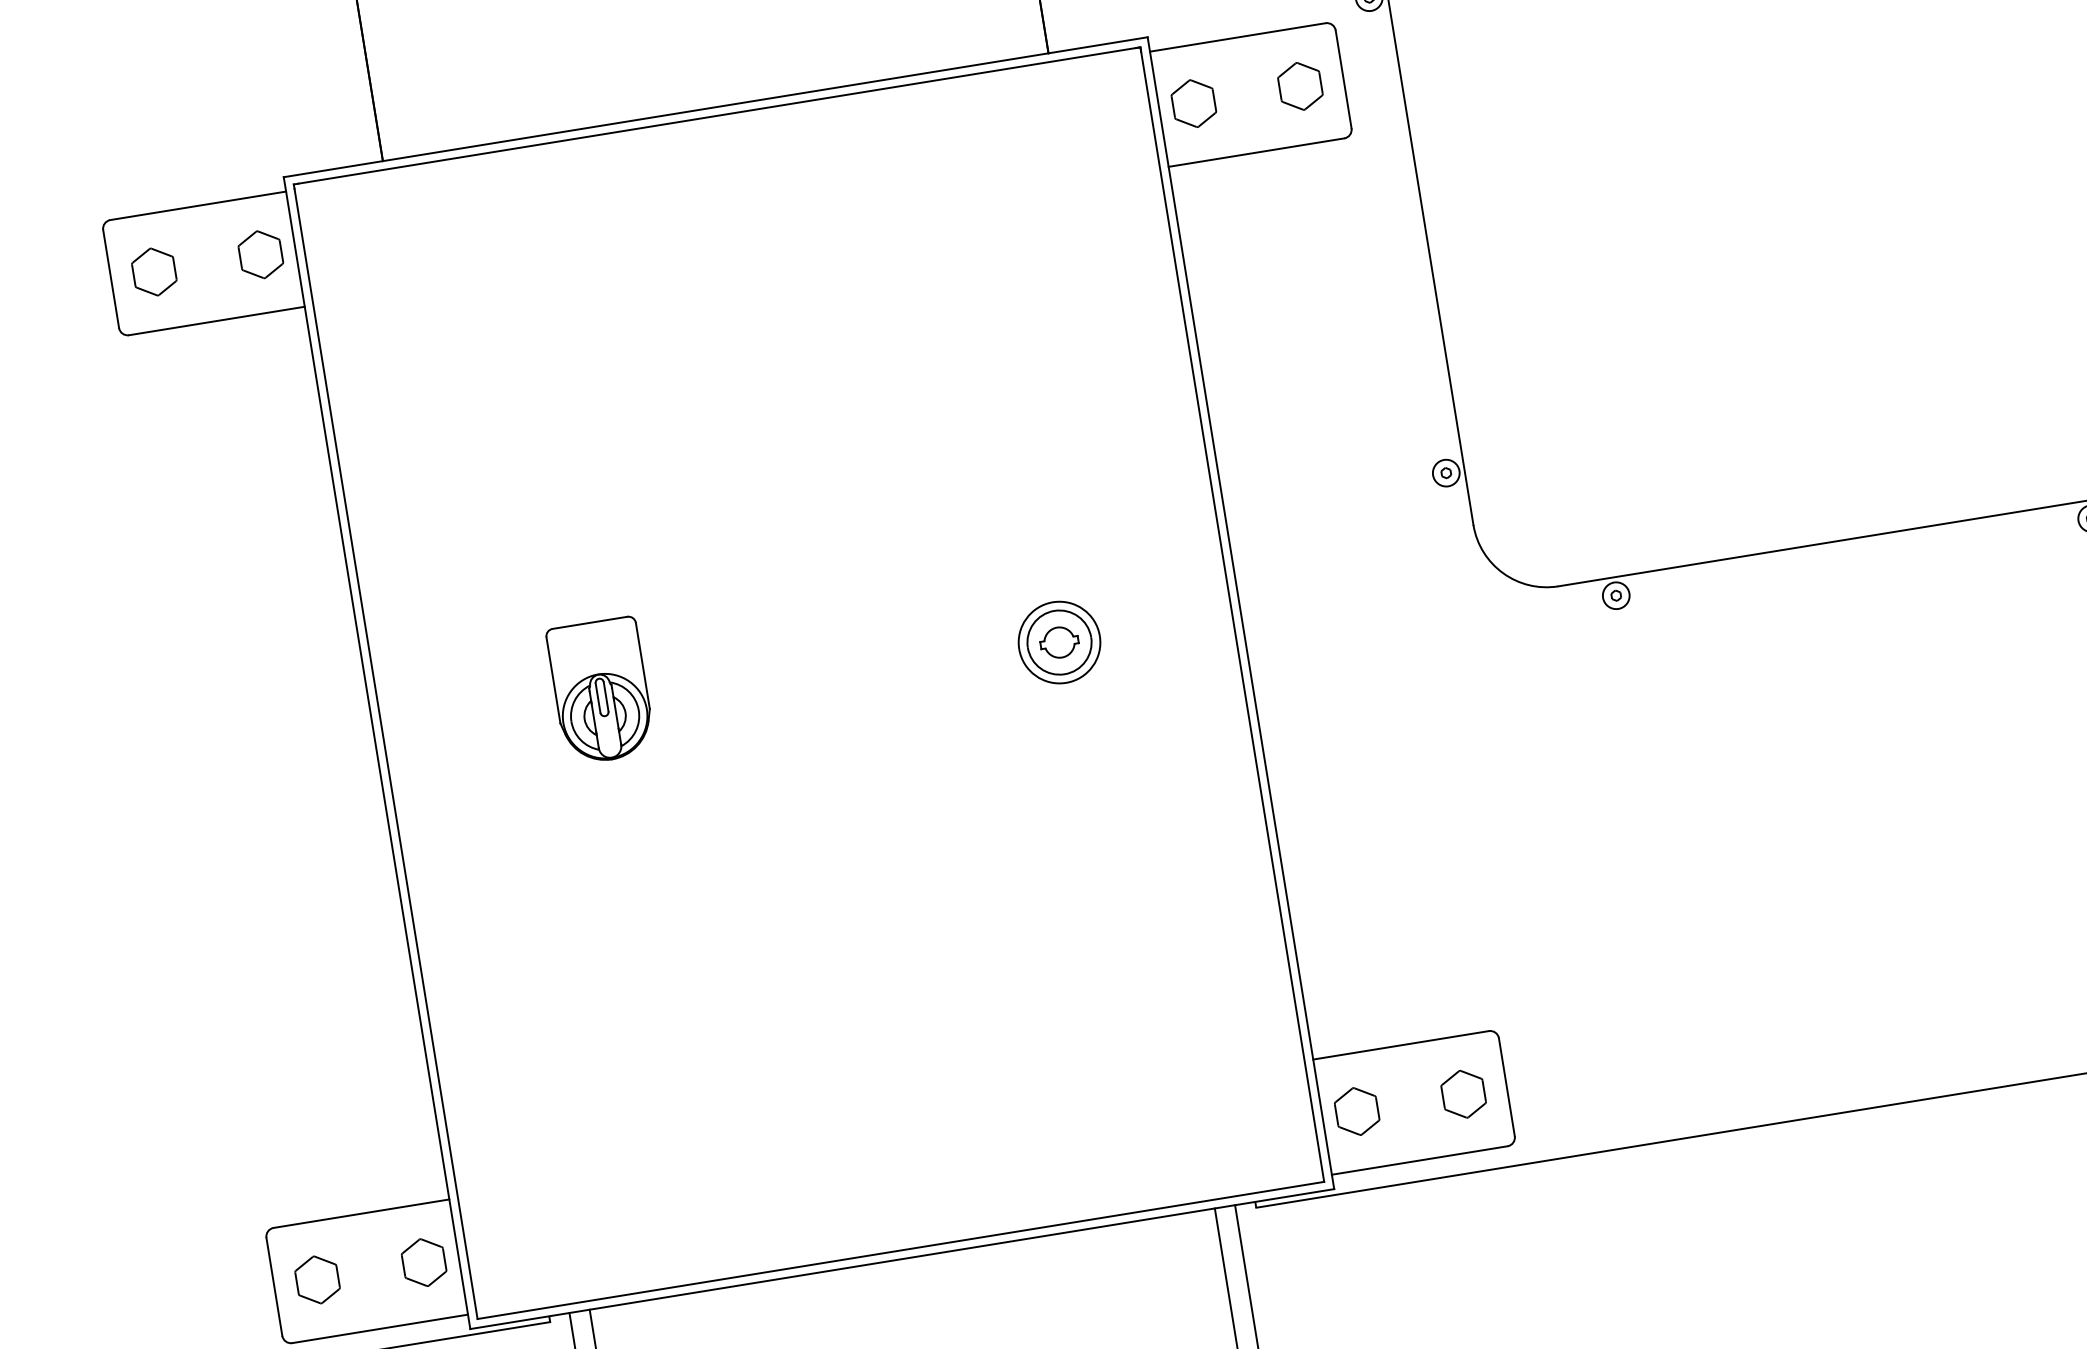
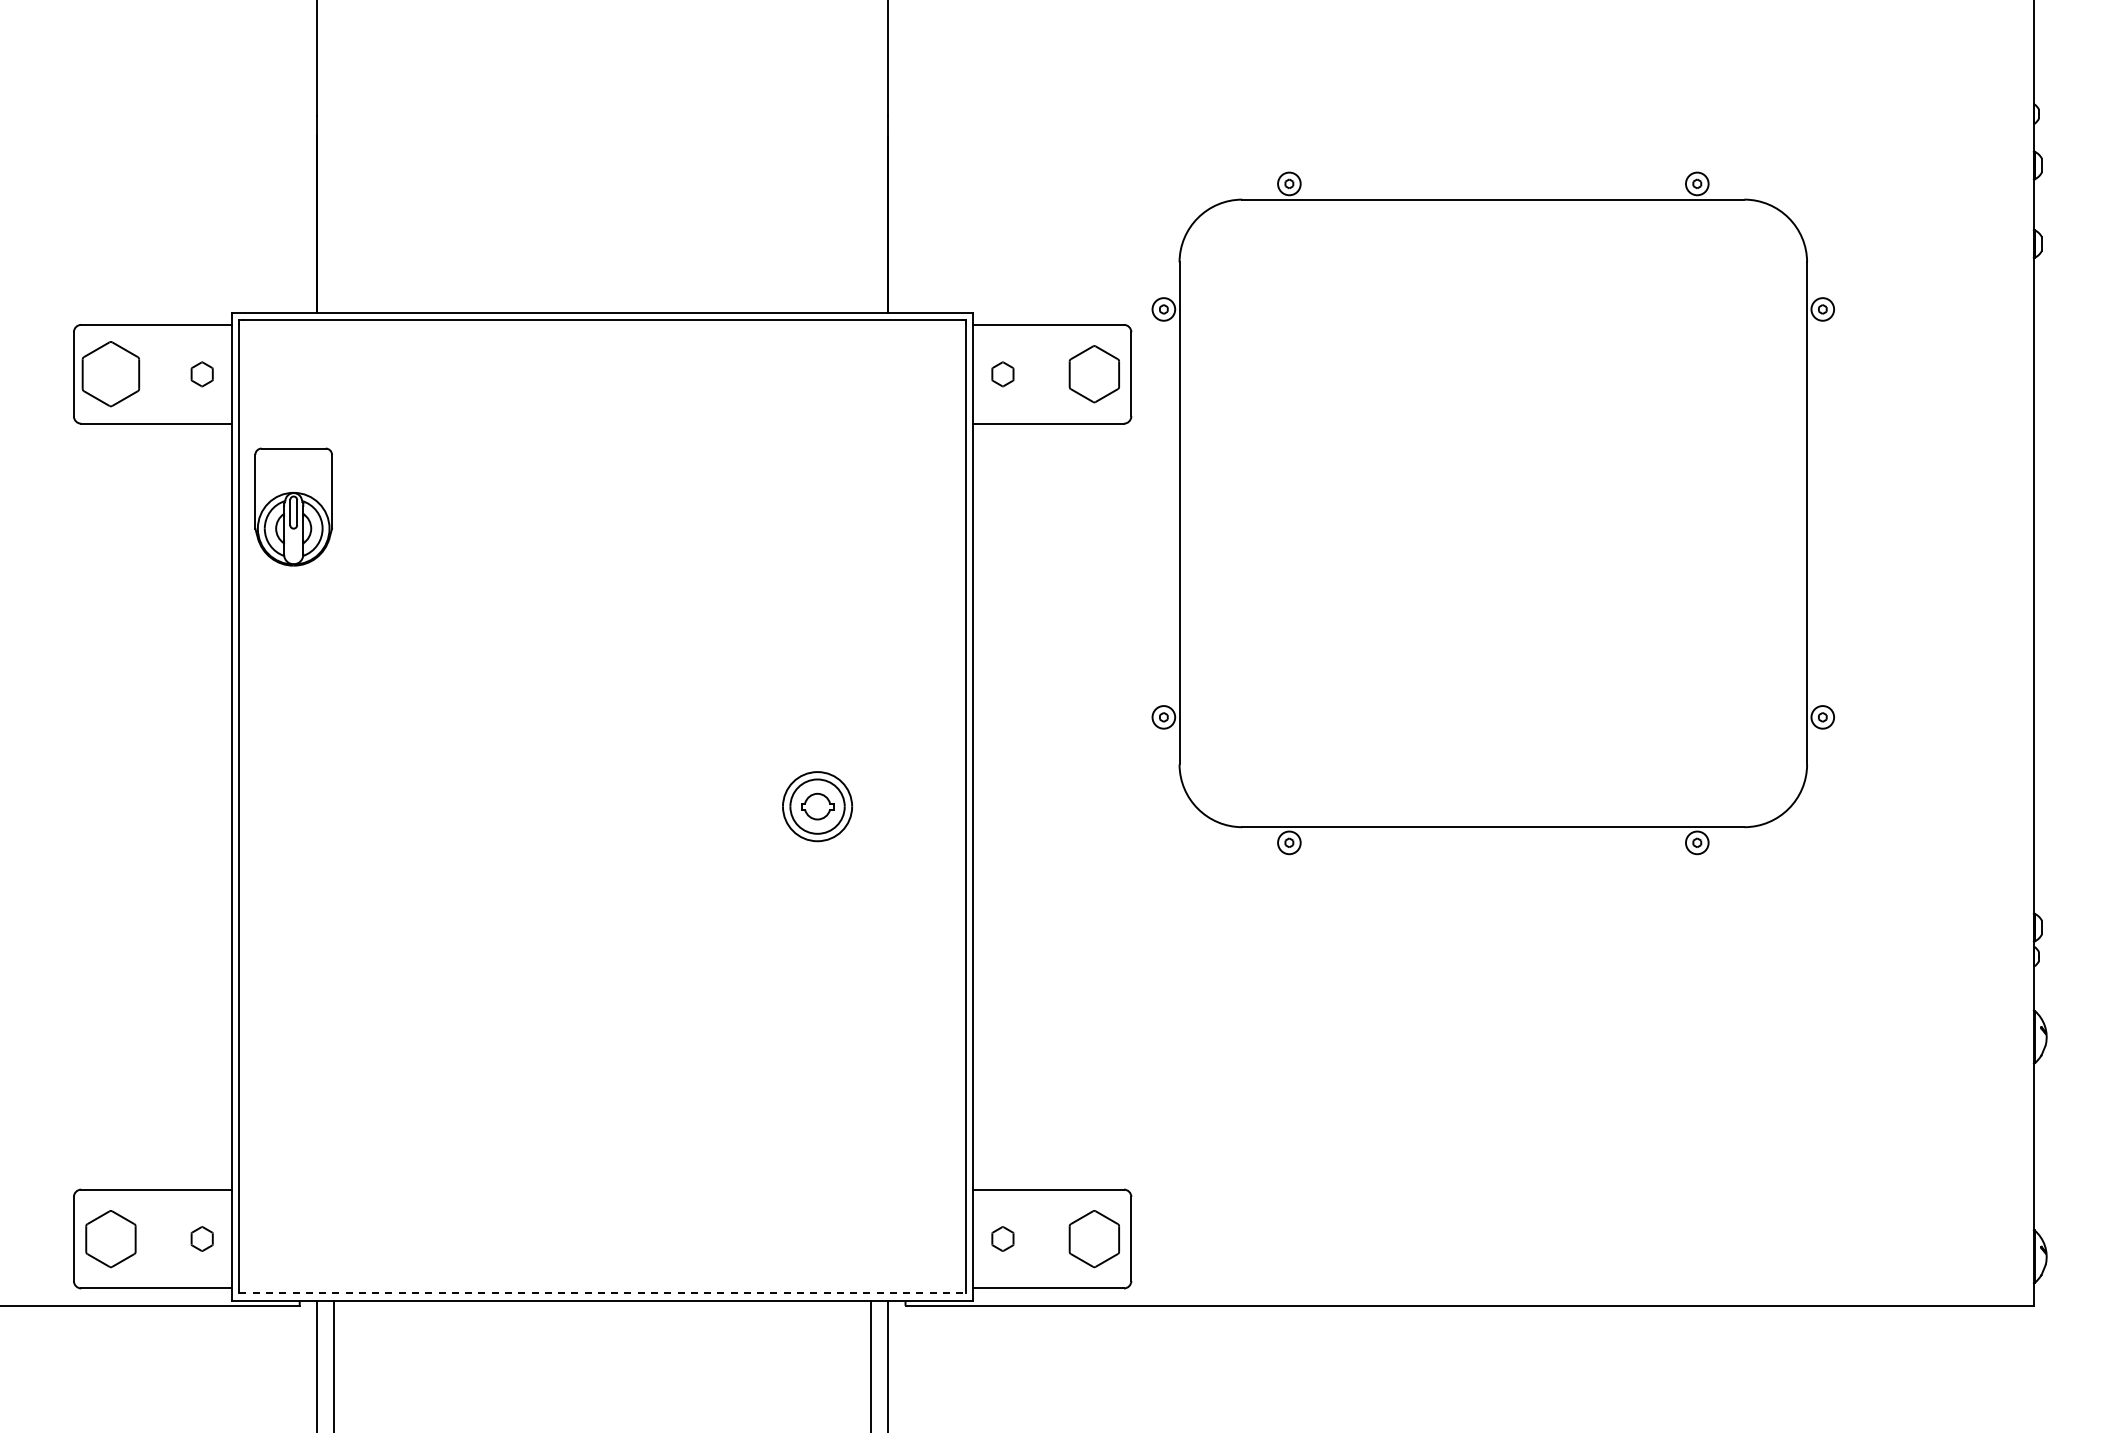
part: (1299, 86) -> (1093, 374), size x1.4
part: (1193, 103) -> (1002, 374), size x0.6
part: (259, 255) -> (201, 374), size x0.6
part: (153, 272) -> (110, 374), size x1.6
part: (600, 690) -> (293, 506), moved
part: (1462, 1093) -> (1093, 1238), size x1.4
part: (1356, 1110) -> (1002, 1238), size x0.6
line: (901, 1250) -> (603, 1293), solid -> dashed
part: (423, 1262) -> (201, 1238), size x0.6
part: (316, 1279) -> (110, 1238), size x1.4

